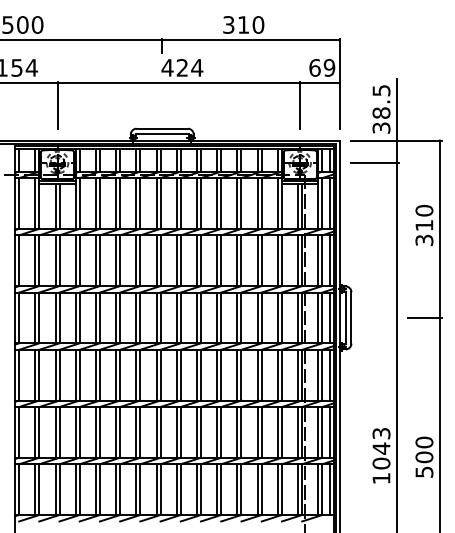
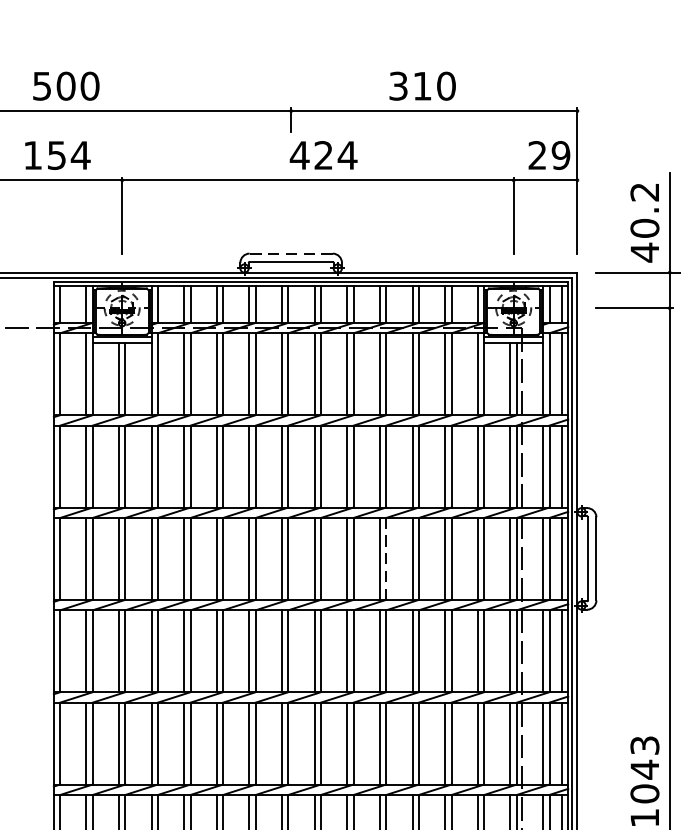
text: (314, 67) -> (536, 154), 69 -> 29
text: (381, 109) -> (644, 222), 38.5 -> 40.2
line: (162, 128) -> (291, 253), solid -> dashed
line: (221, 317) -> (386, 558), solid -> dashed

